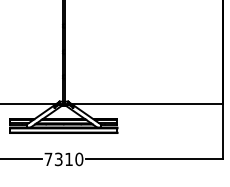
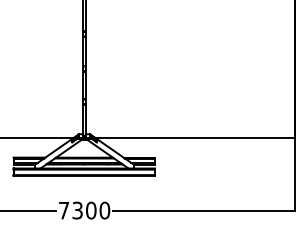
text: (69, 159) -> (91, 210), 7310 -> 7300

